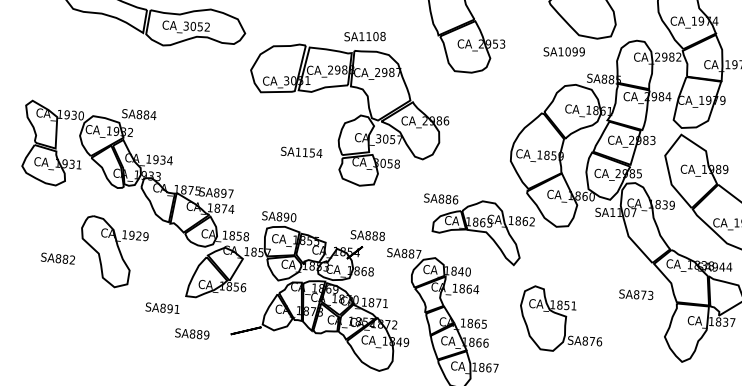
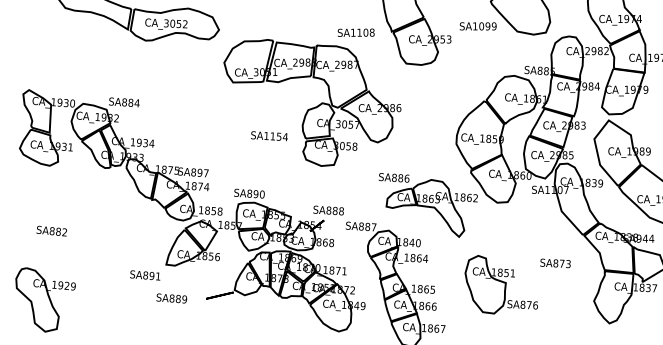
text: (364, 36) -> (355, 32), moved
text: (563, 51) -> (477, 26), moved
part: (114, 251) -> (45, 299), moved
text: (636, 294) -> (555, 263), moved

